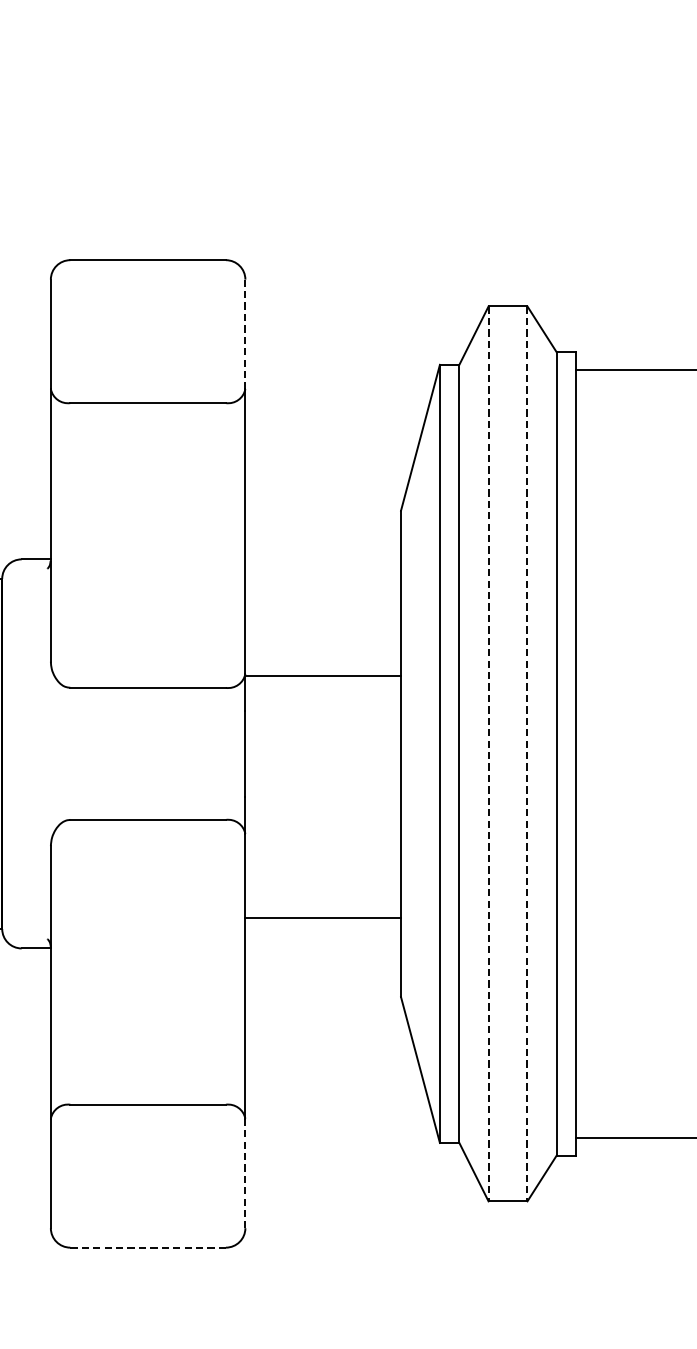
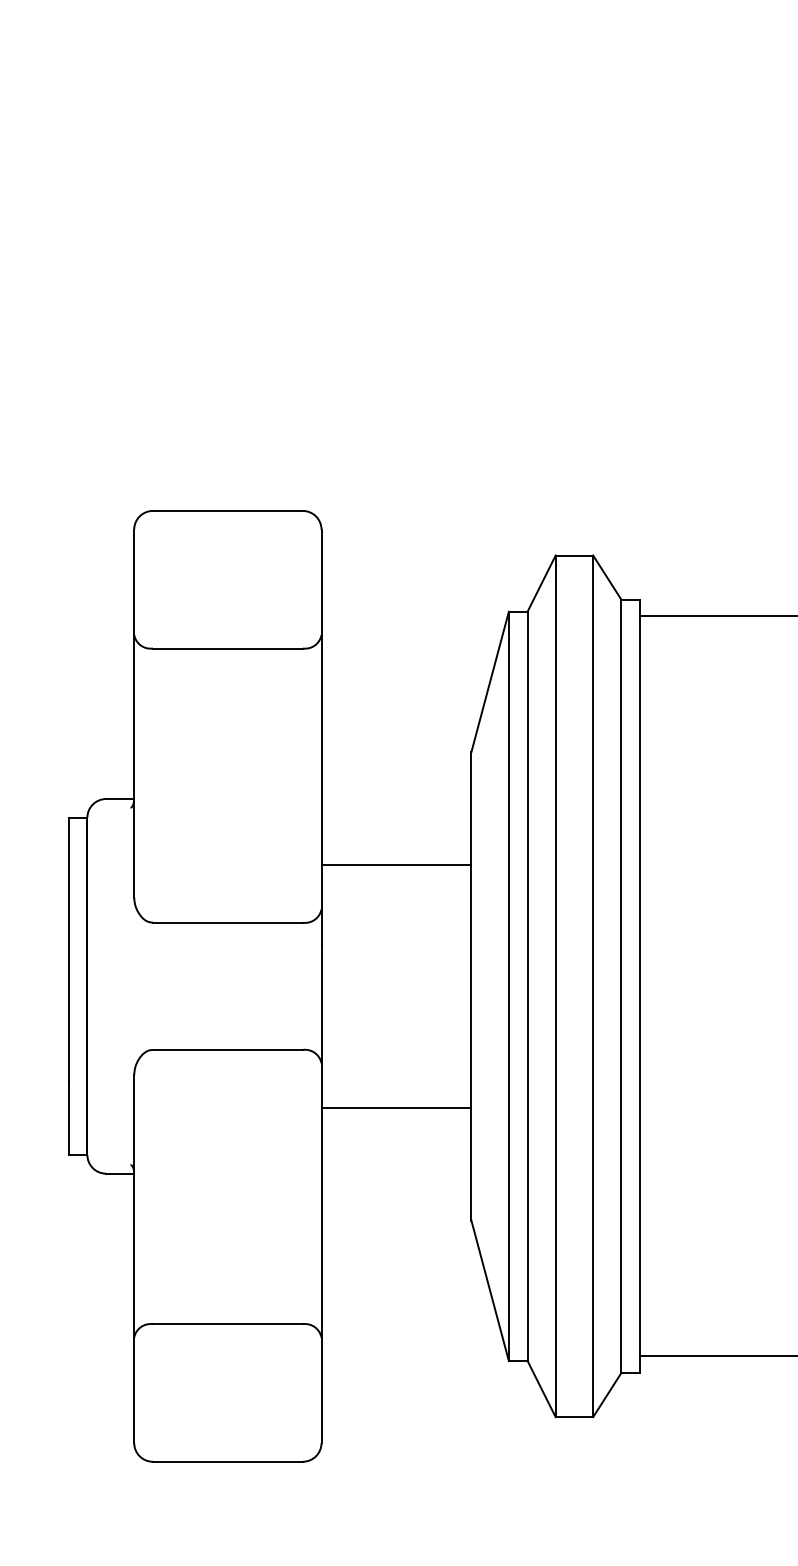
line: (245, 334) -> (321, 582), dashed -> solid
line: (323, 676) -> (396, 864), moved
line: (488, 754) -> (555, 986), dashed -> solid
line: (527, 754) -> (593, 986), dashed -> solid
line: (323, 918) -> (396, 1108), moved
line: (245, 1173) -> (321, 1390), dashed -> solid
line: (147, 1247) -> (227, 1461), dashed -> solid

